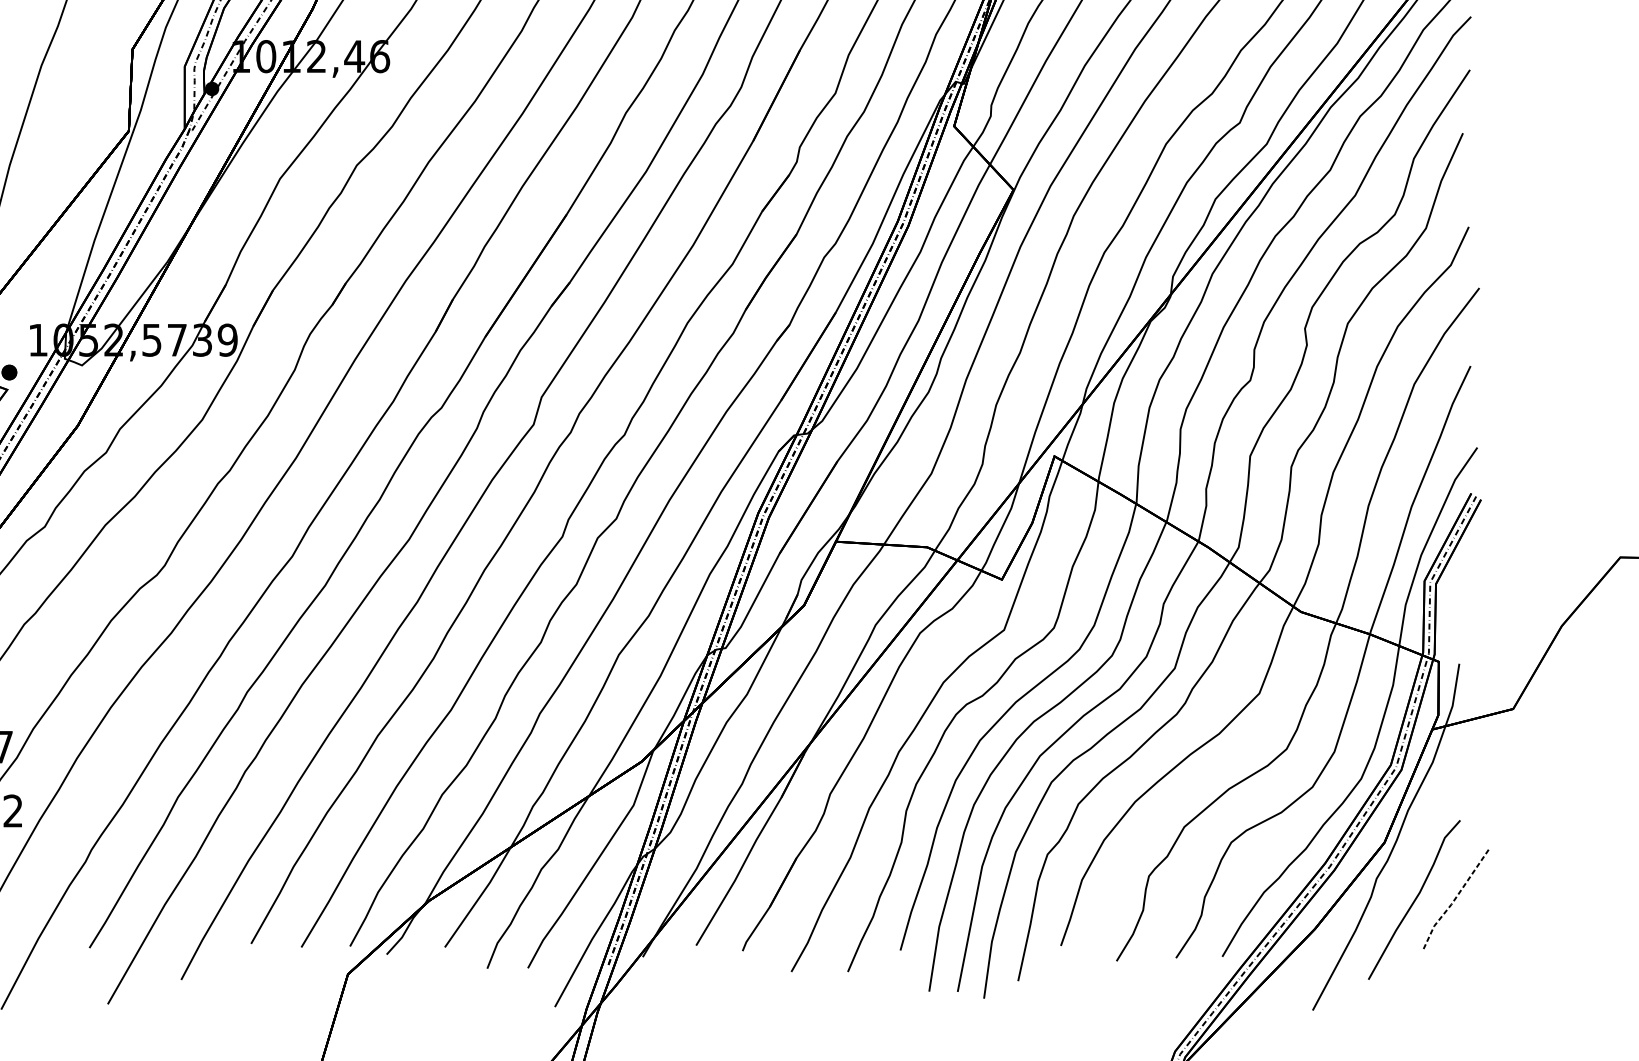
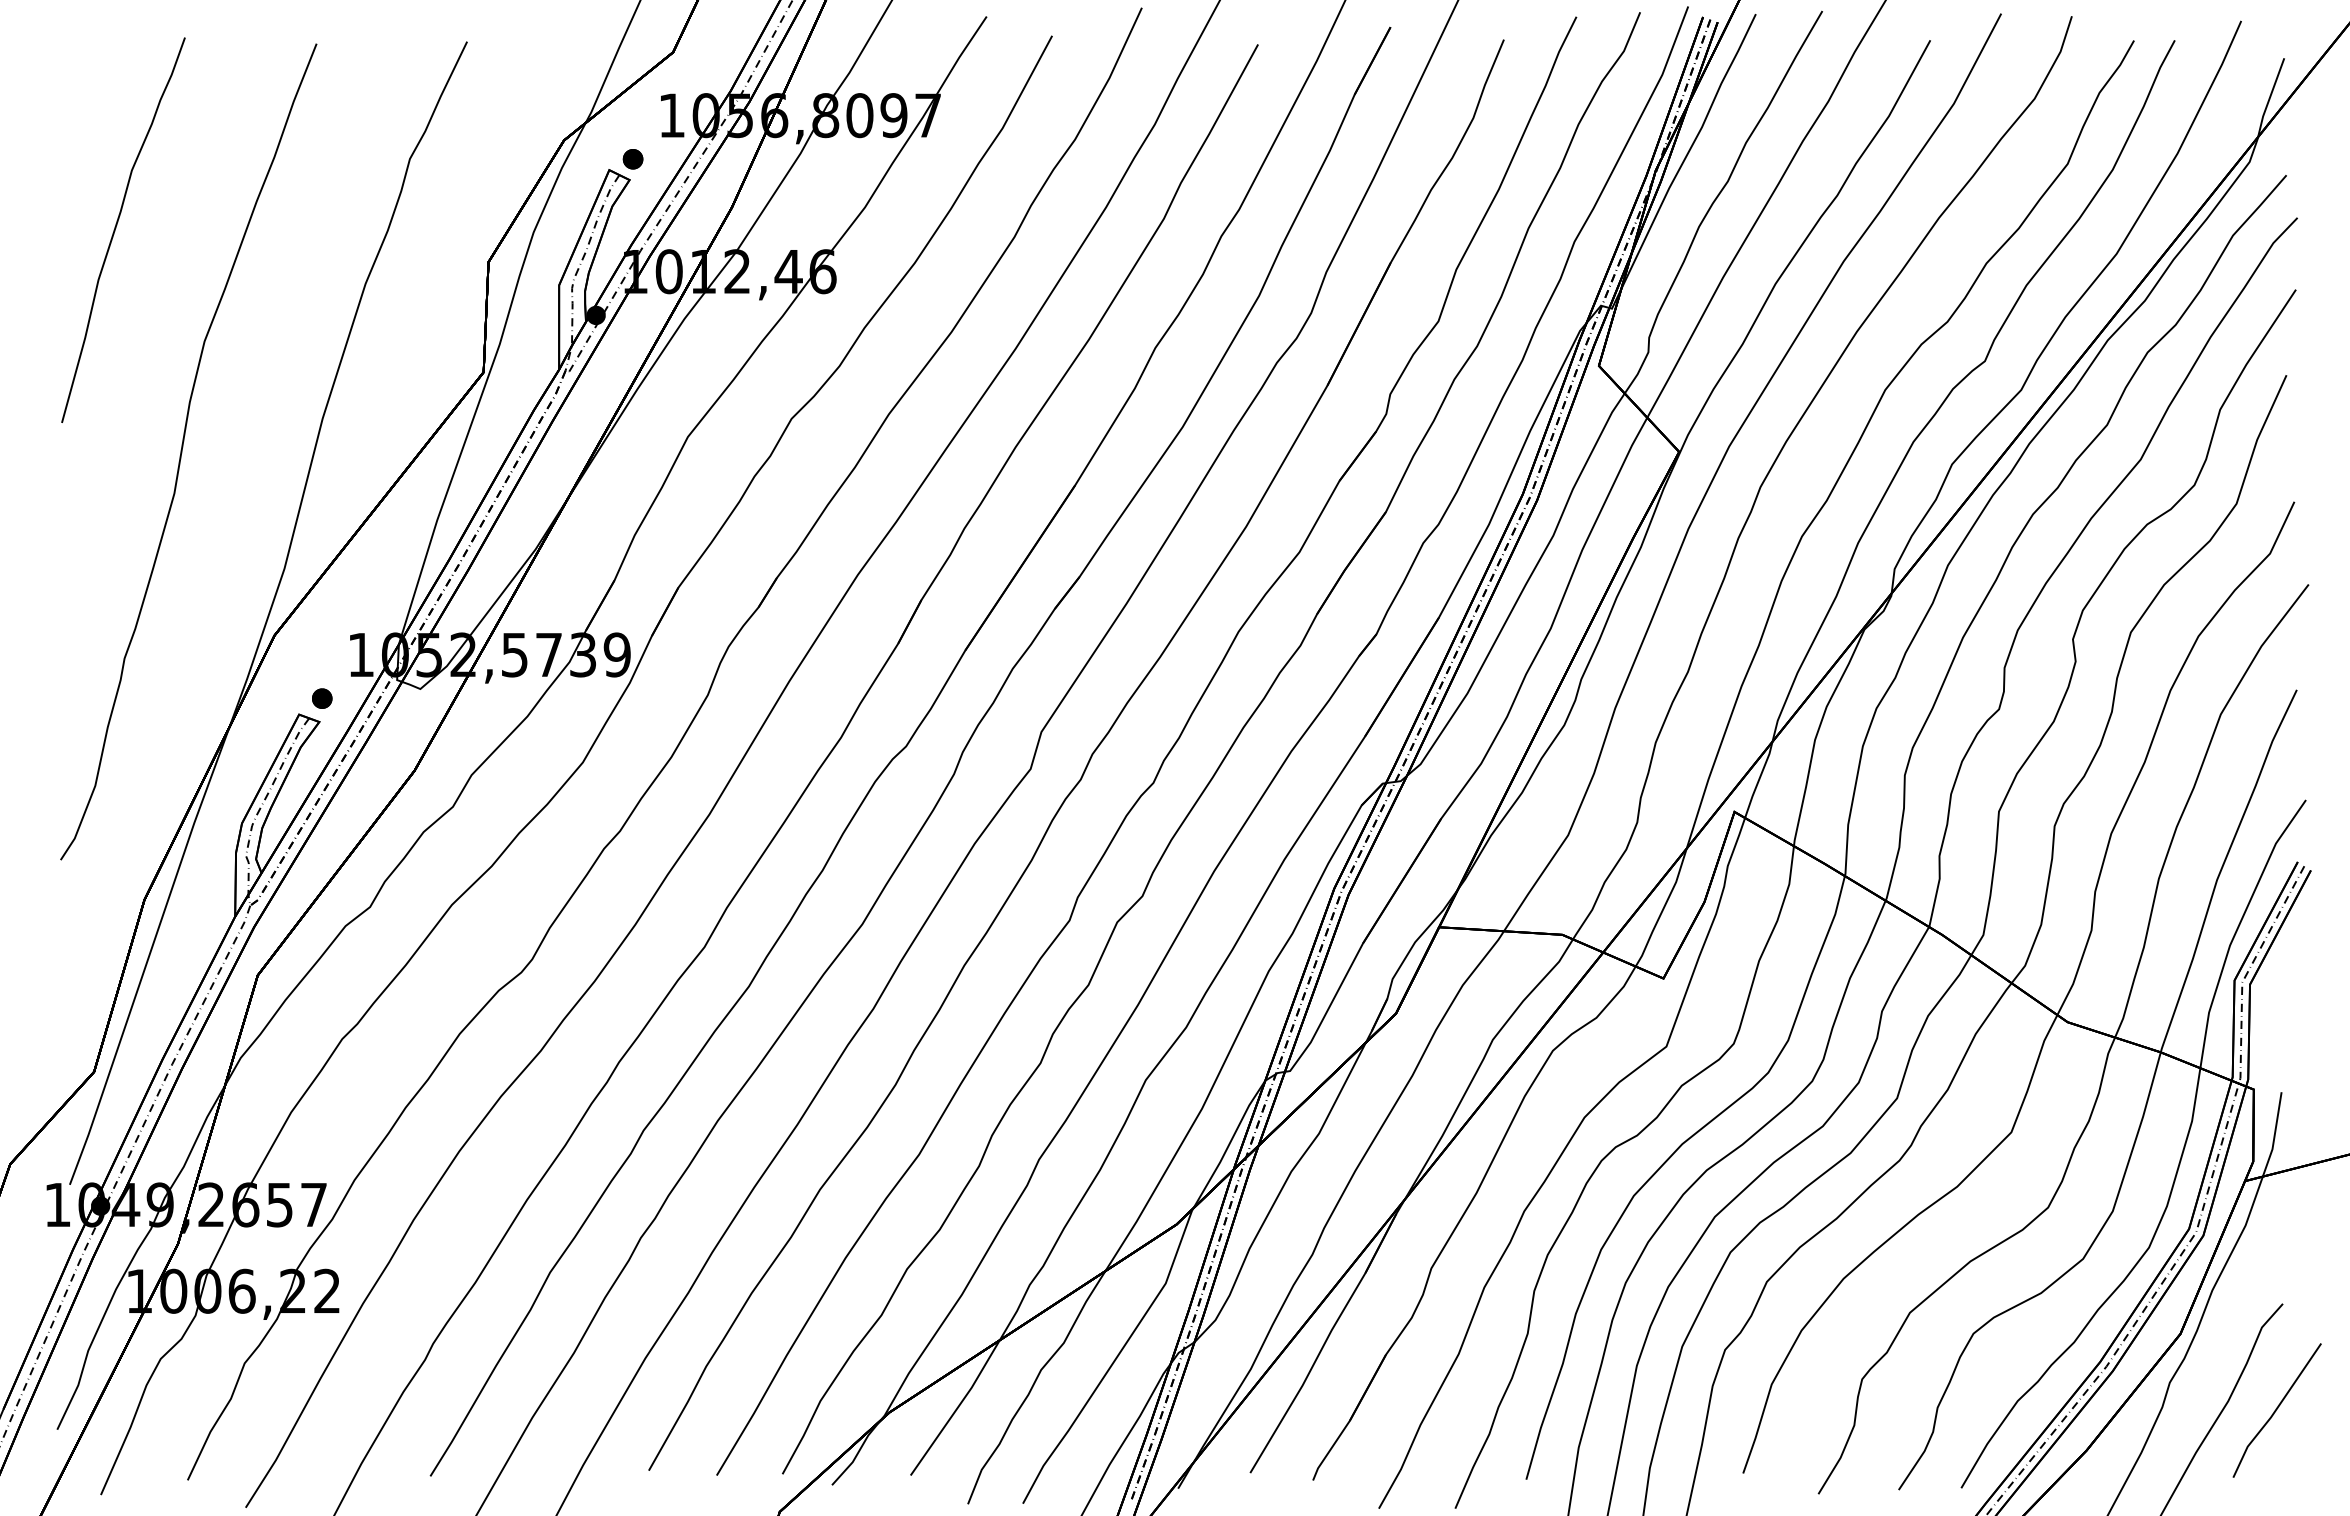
line: (1454, 900) -> (2274, 1411), dashed -> solid

